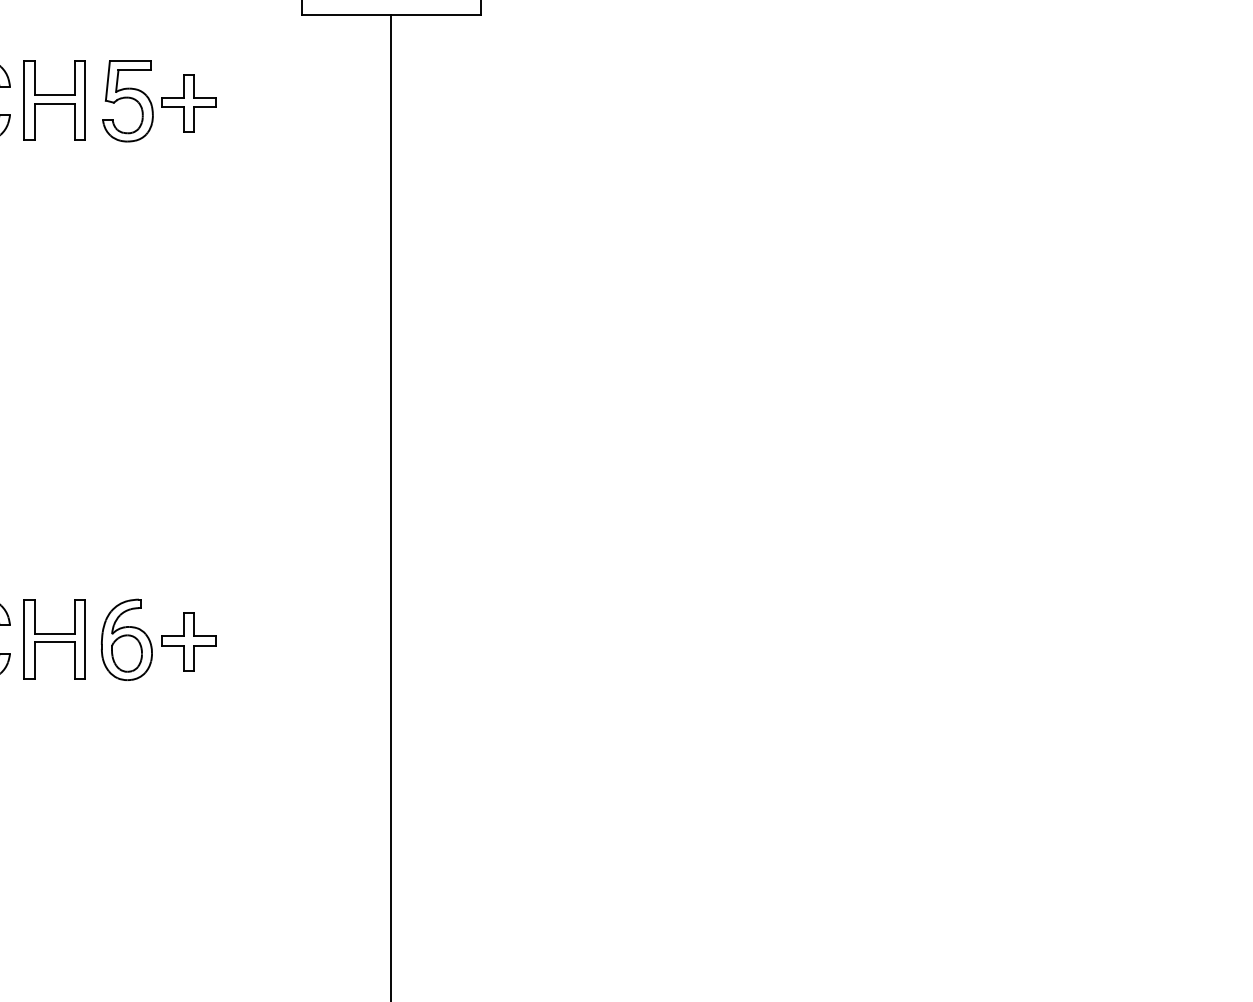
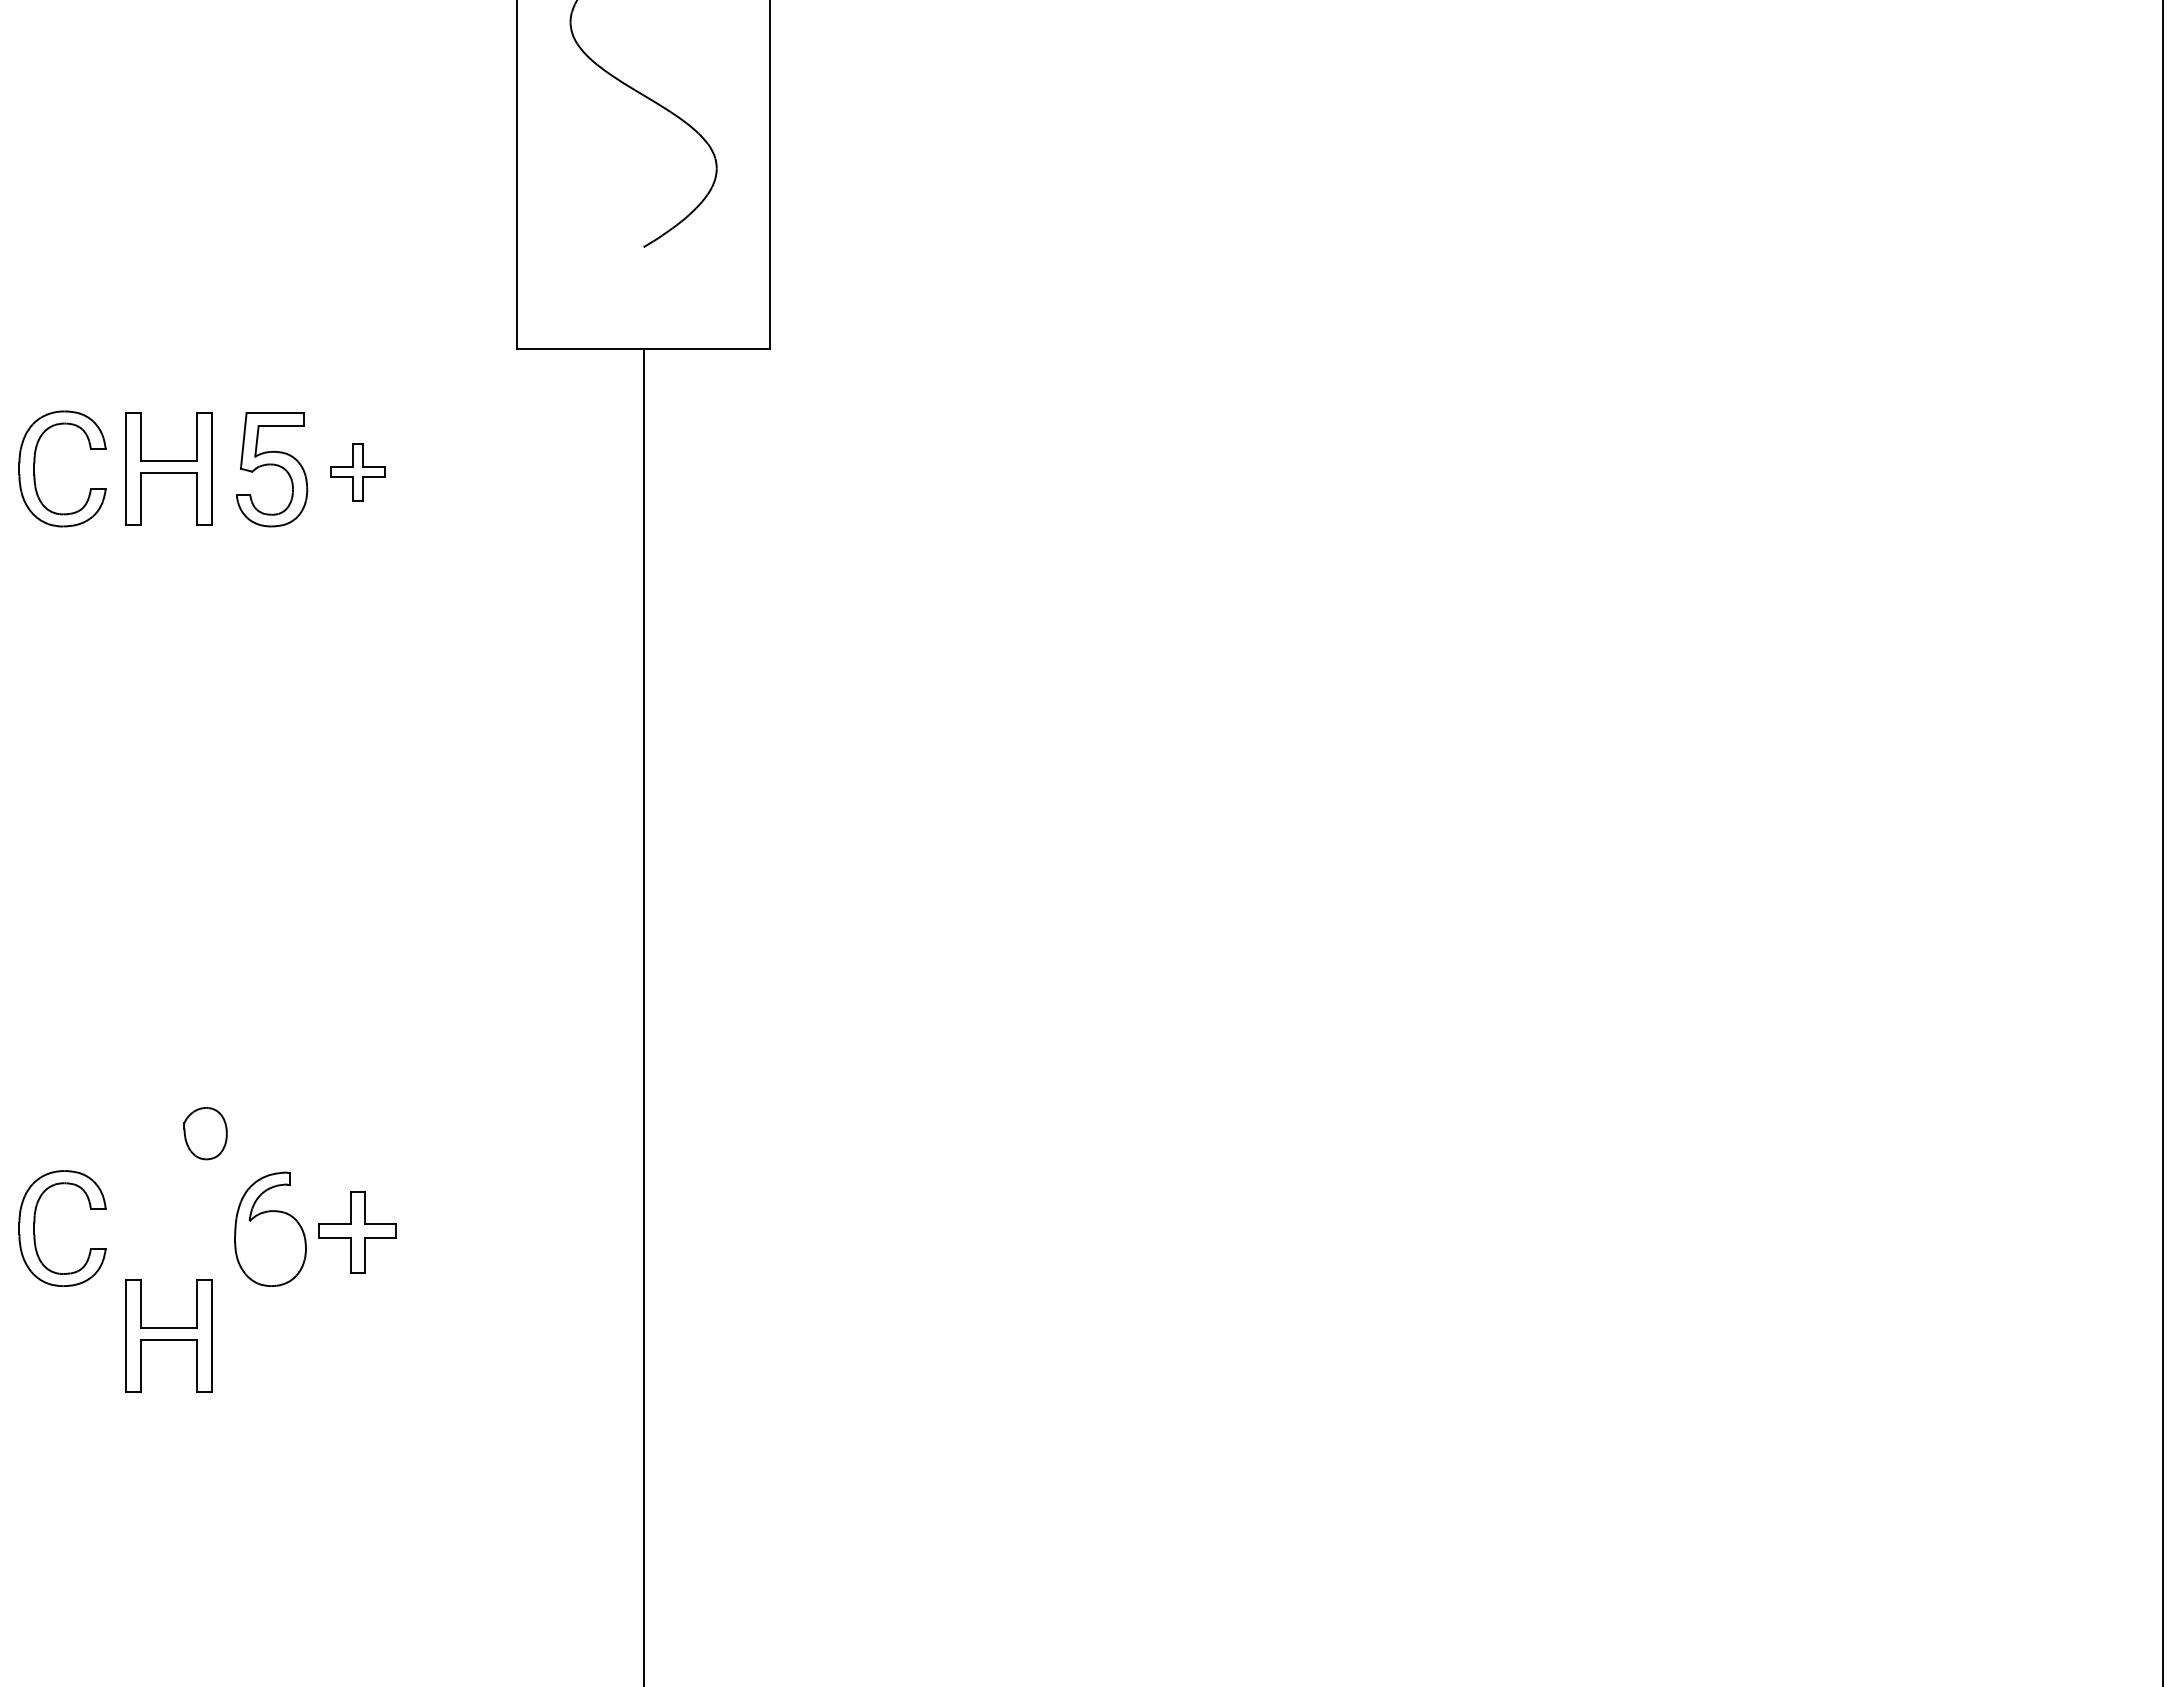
part: (188, 103) -> (357, 472), size x0.7
part: (54, 639) -> (168, 1335), moved
part: (126, 653) -> (205, 1133), moved

